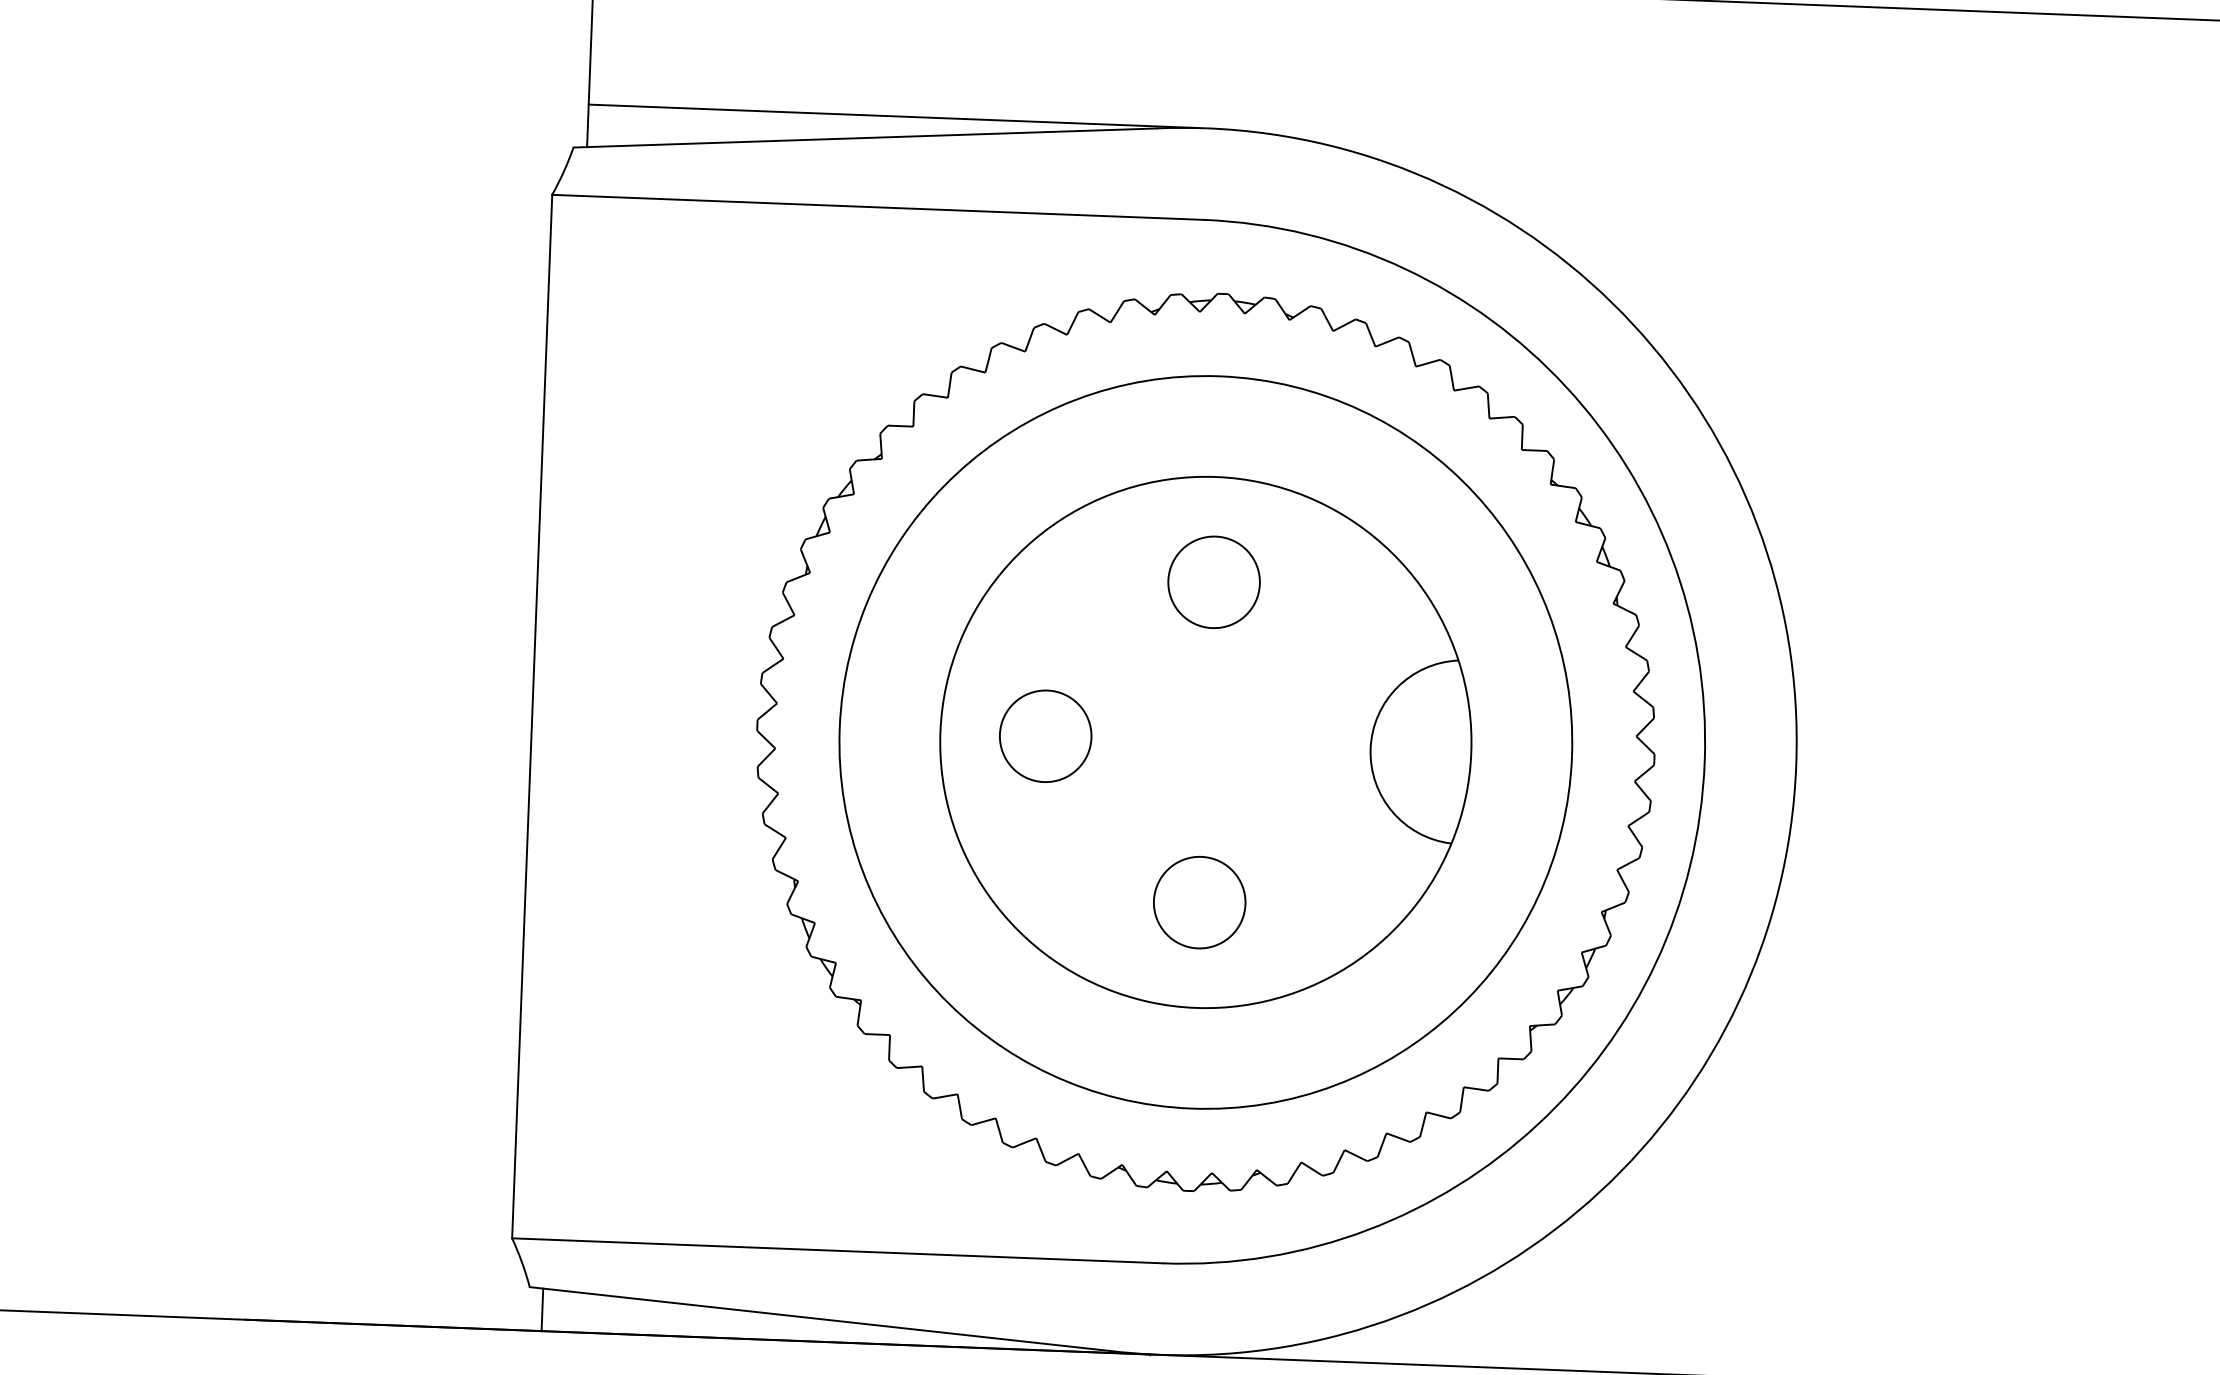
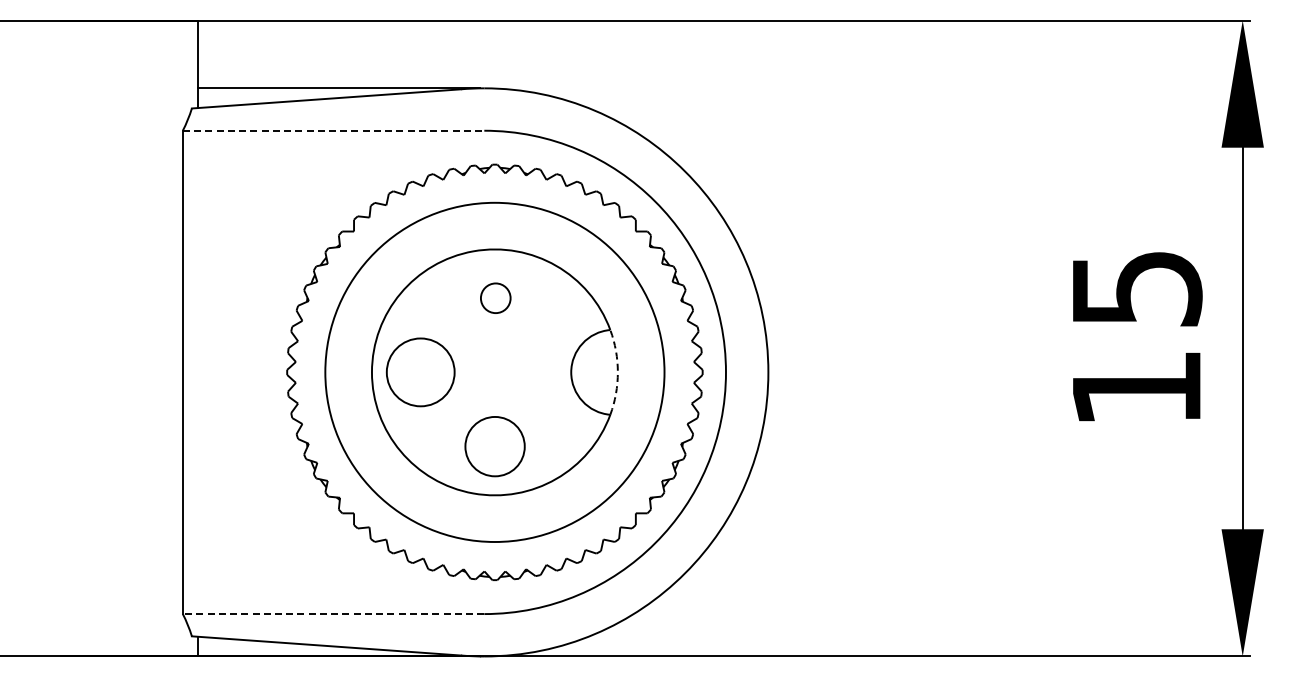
line: (877, 206) -> (333, 130), solid -> dashed
circle: (1213, 582) -> (495, 298), size x0.7
circle: (1045, 736) -> (420, 372), size x1.6
arc: (1470, 752) -> (617, 372), solid -> dashed
circle: (1198, 902) -> (494, 446), size x1.4
line: (837, 1251) -> (333, 614), solid -> dashed

